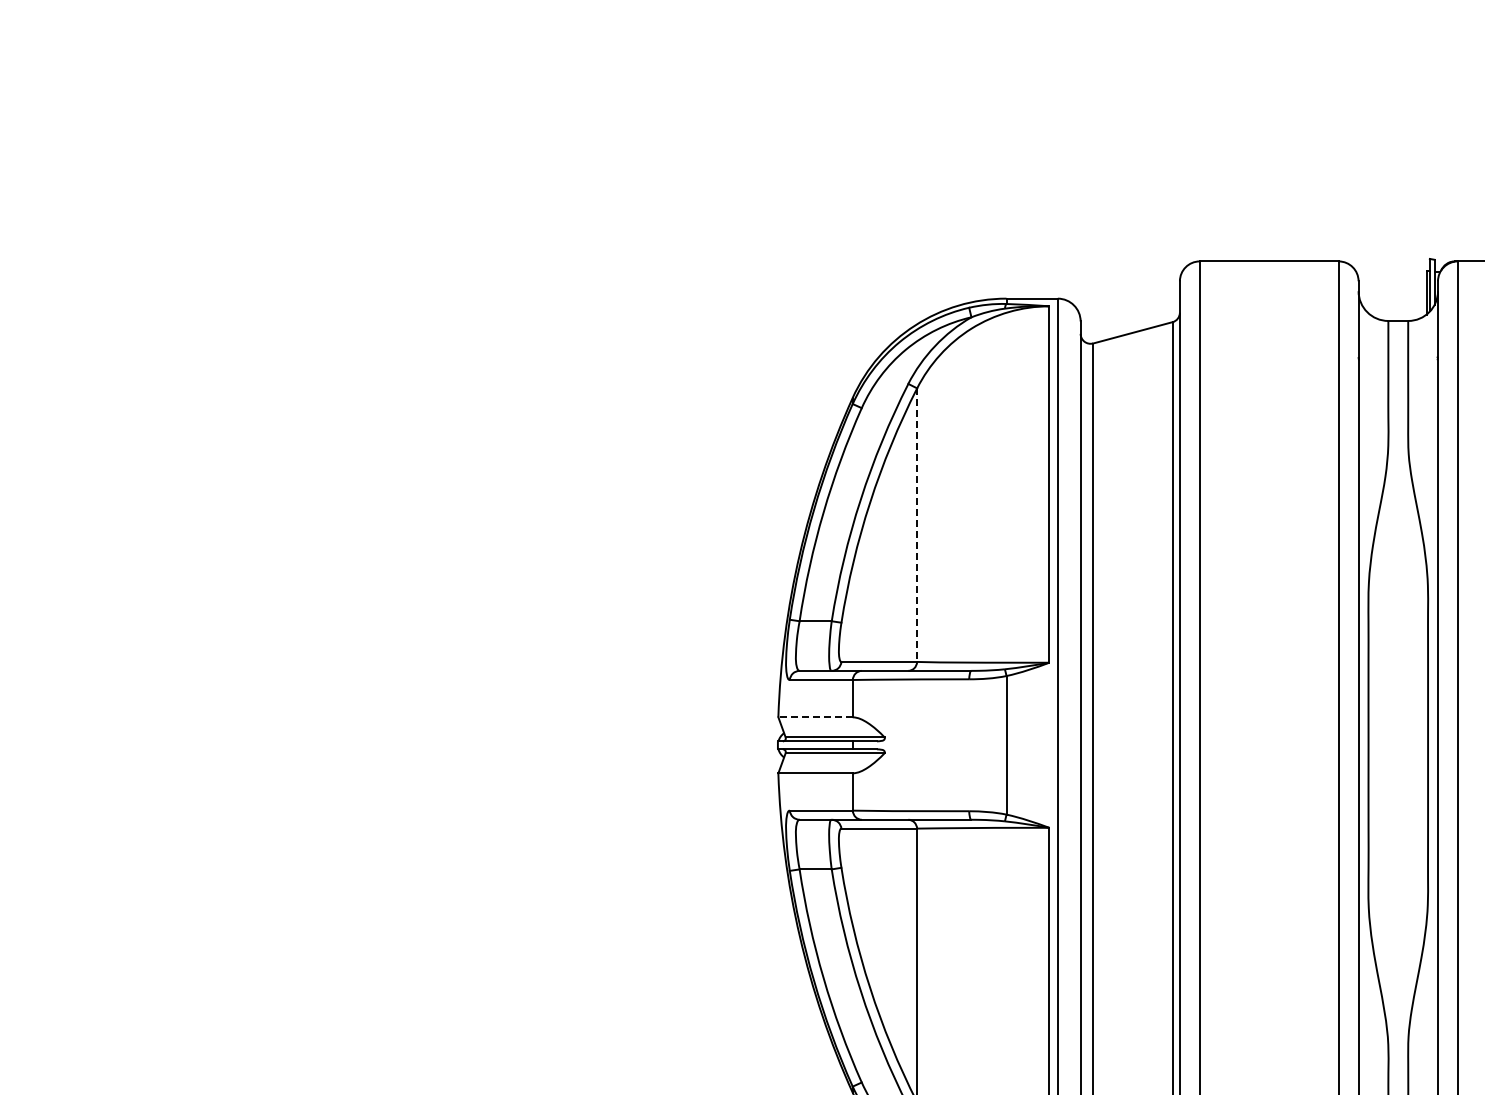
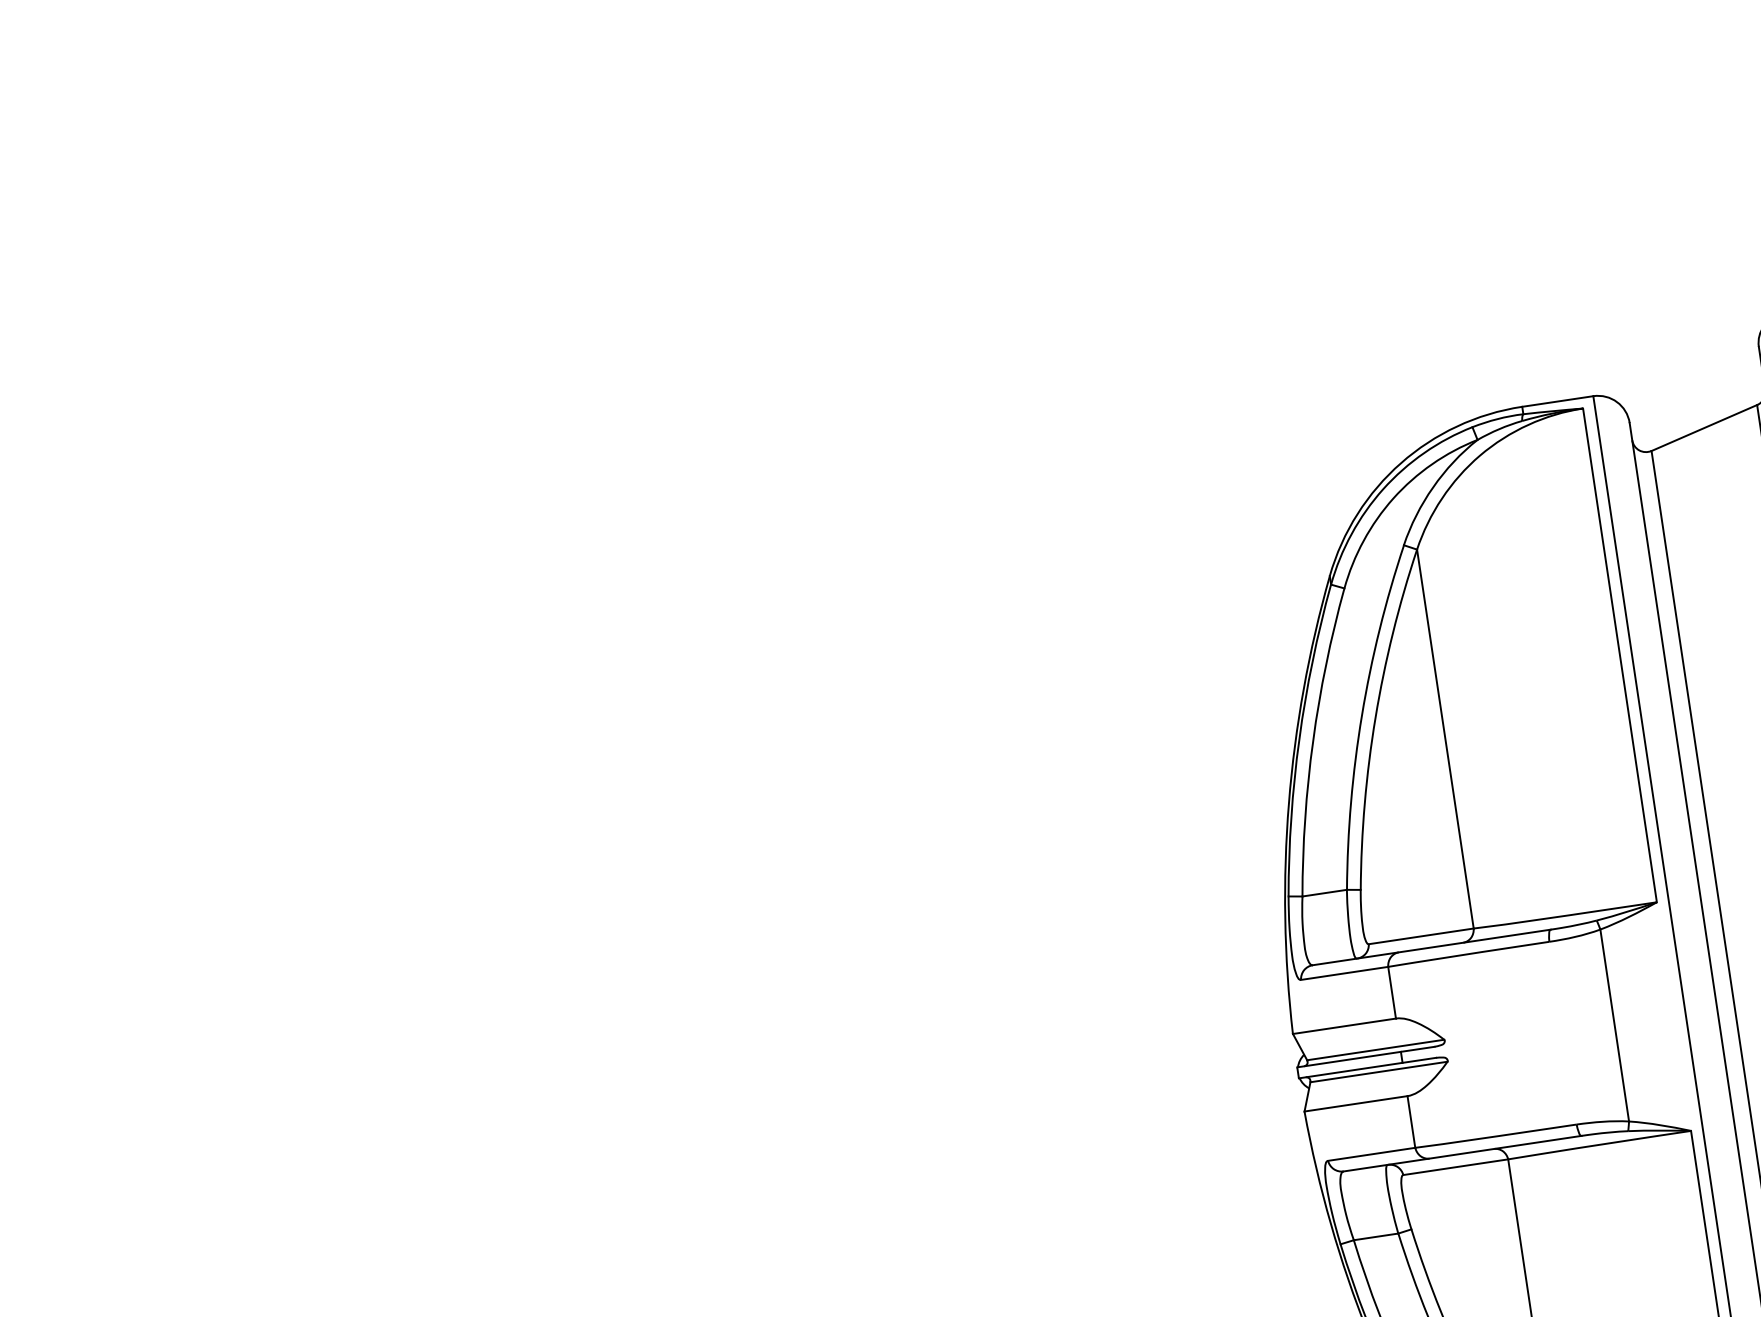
line: (917, 525) -> (1445, 739), dashed -> solid
line: (815, 717) -> (1344, 1026), dashed -> solid

